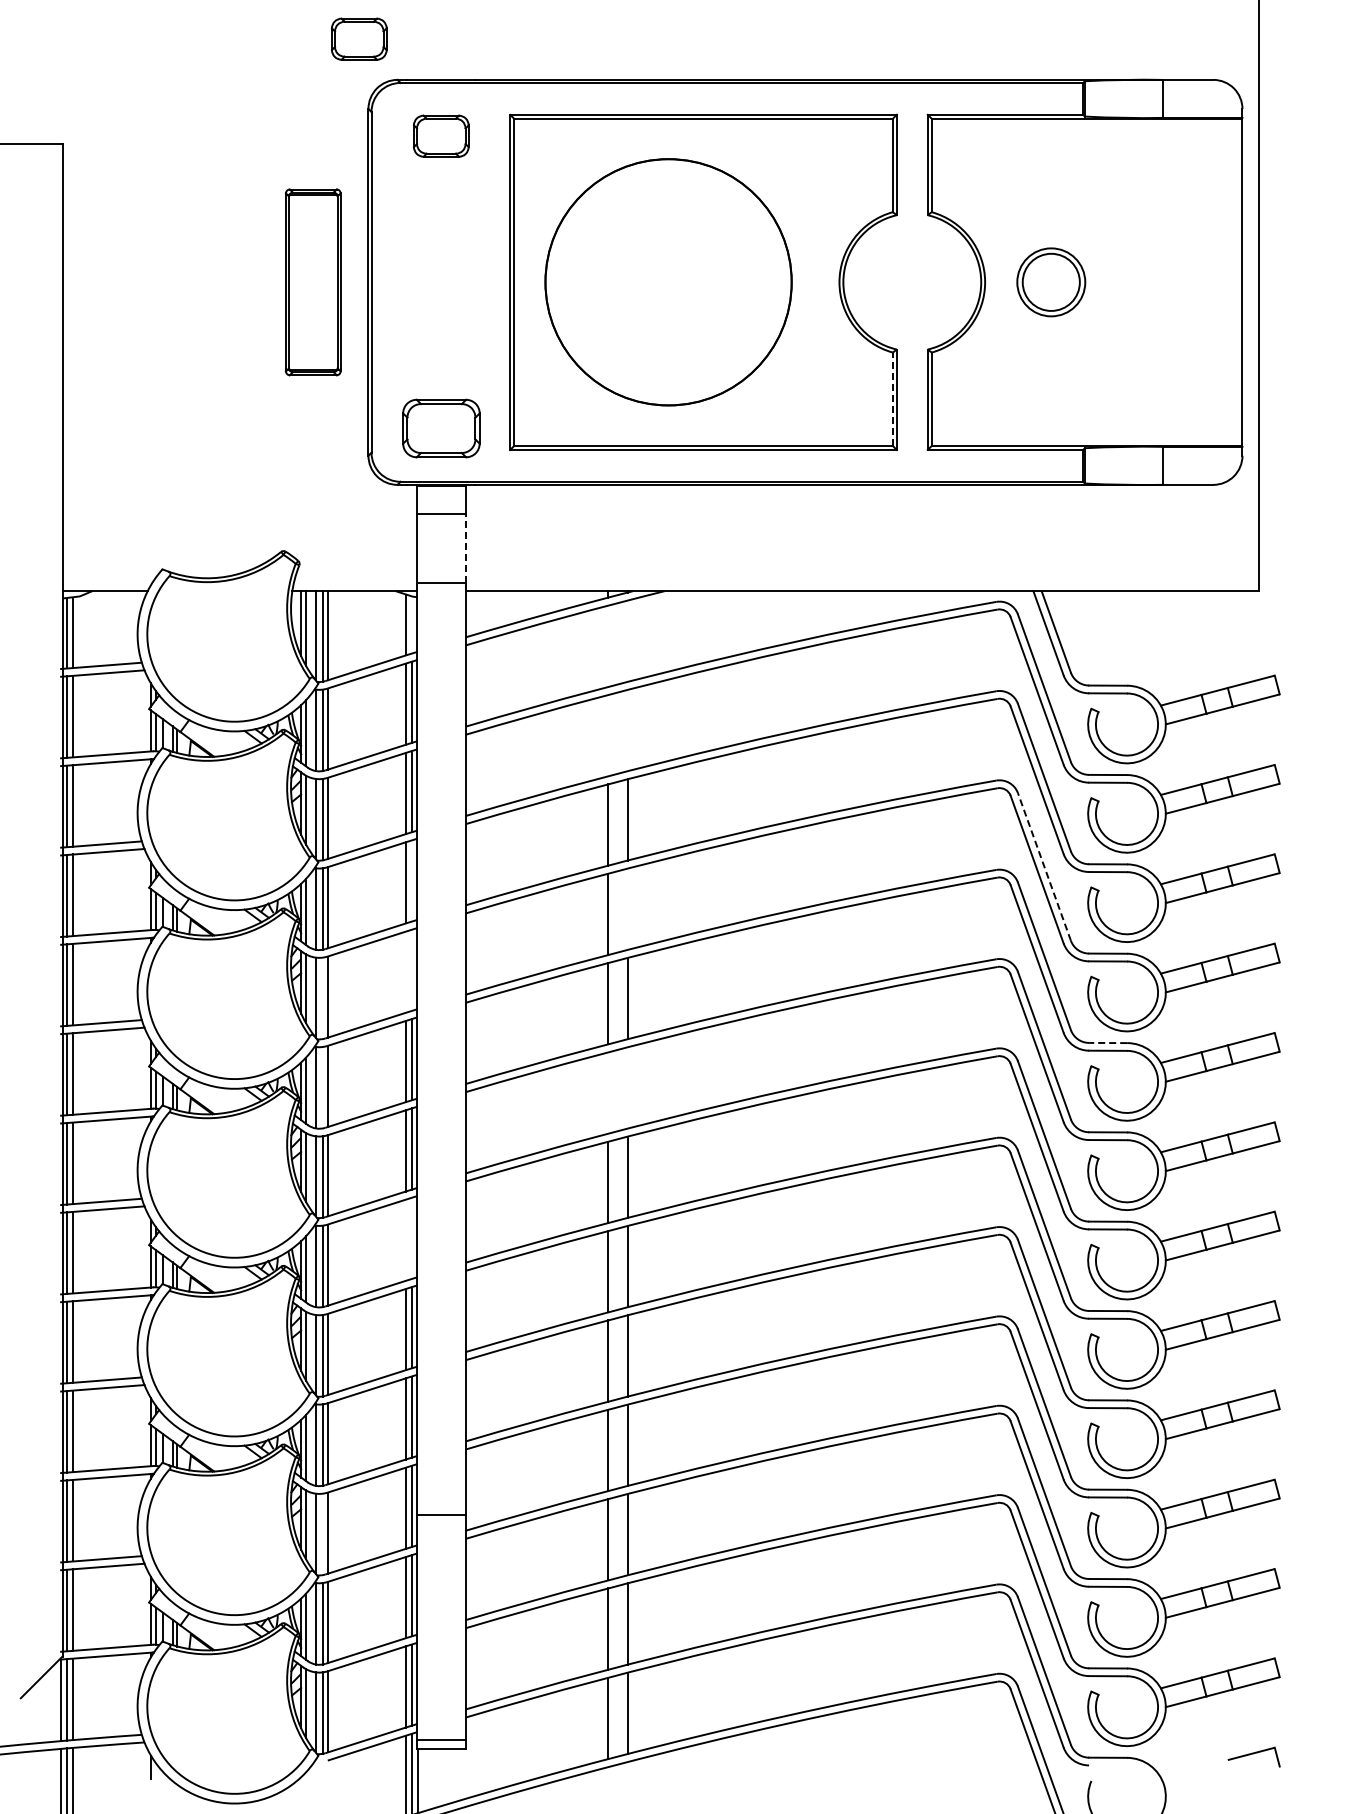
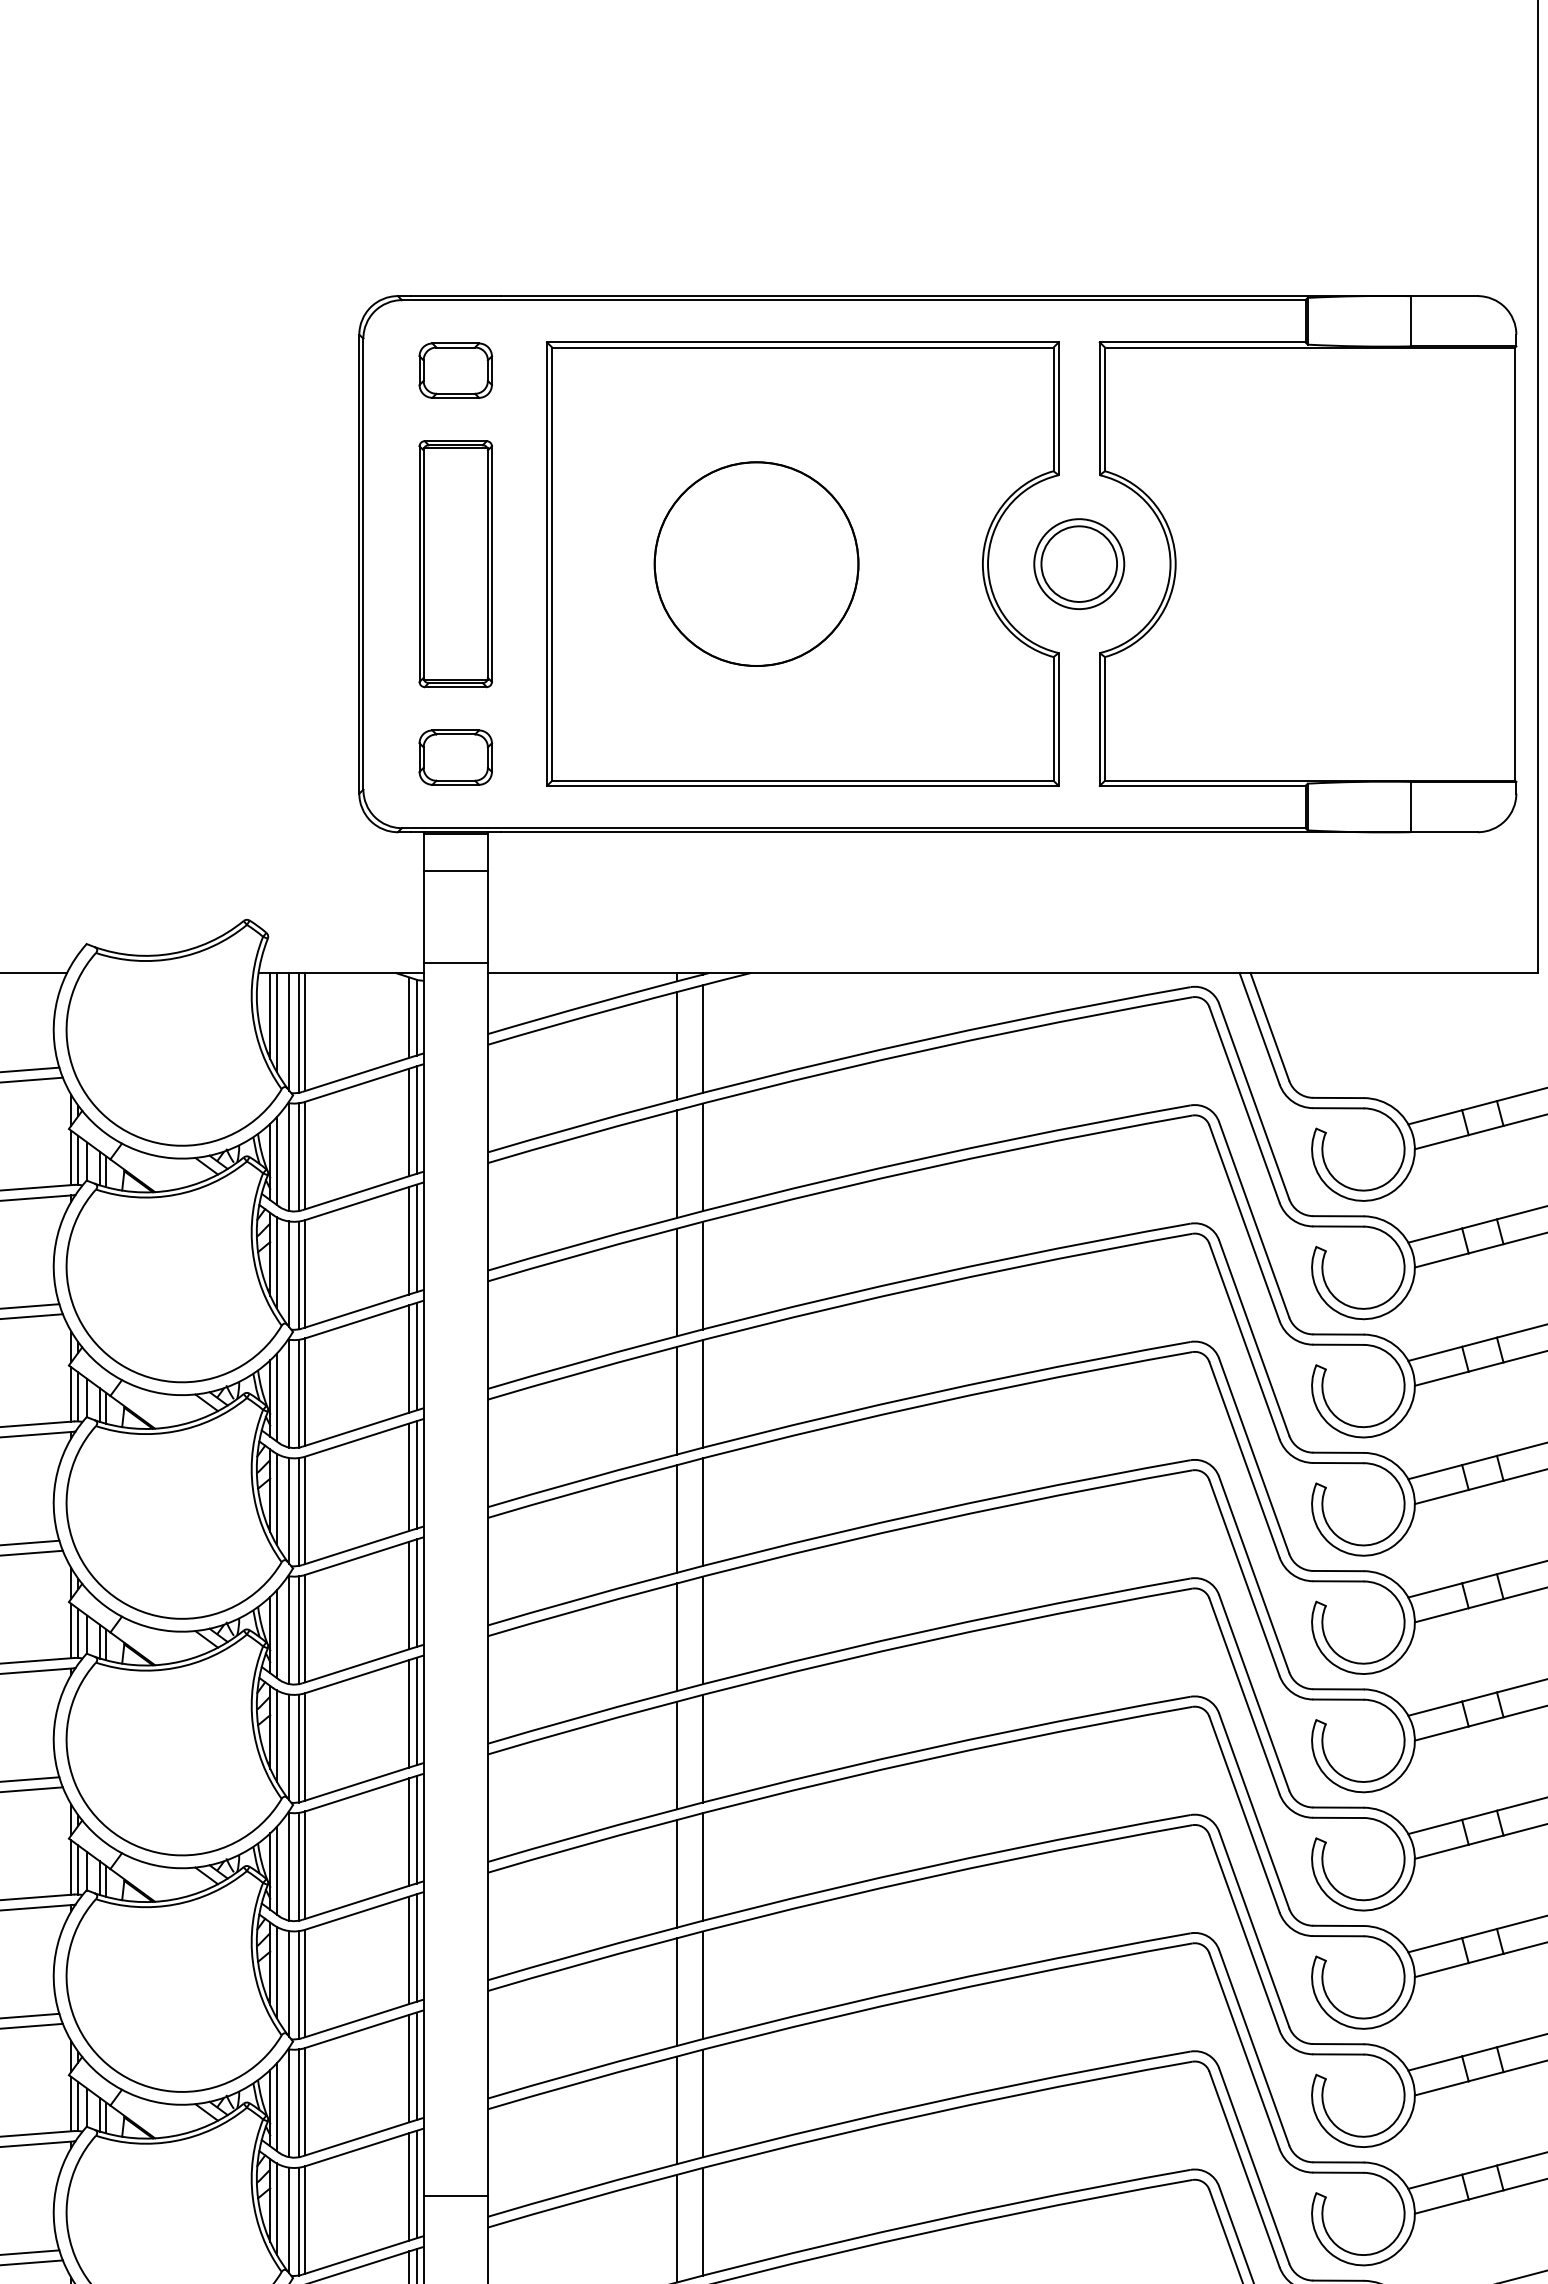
part: (358, 38) -> (346, 241), removed
part: (312, 282) -> (454, 564), moved
part: (668, 282) -> (756, 564), size x0.62
part: (1051, 282) -> (1079, 564), moved
line: (892, 399) -> (1053, 719), dashed -> solid
part: (440, 428) -> (454, 757), size x0.71
line: (465, 548) -> (487, 916), dashed -> solid
line: (411, 624) -> (416, 1017), added
line: (627, 640) -> (702, 1038), added
line: (608, 645) -> (677, 1044), added
line: (627, 730) -> (702, 1157), added
line: (608, 735) -> (677, 1163), added
line: (1044, 866) -> (1254, 1337), dashed -> solid
line: (411, 880) -> (416, 1355), added
line: (627, 908) -> (702, 1393), added
line: (411, 970) -> (416, 1475), added
line: (405, 971) -> (408, 1476), added
line: (322, 998) -> (298, 1512), added
line: (1107, 1043) -> (1337, 1571), dashed -> solid
line: (322, 1087) -> (298, 1629), added
line: (627, 1087) -> (702, 1629), added
line: (608, 1092) -> (677, 1636), added
line: (411, 1238) -> (416, 1829), added
line: (405, 1239) -> (408, 1831), added
line: (322, 1534) -> (298, 2221), added

